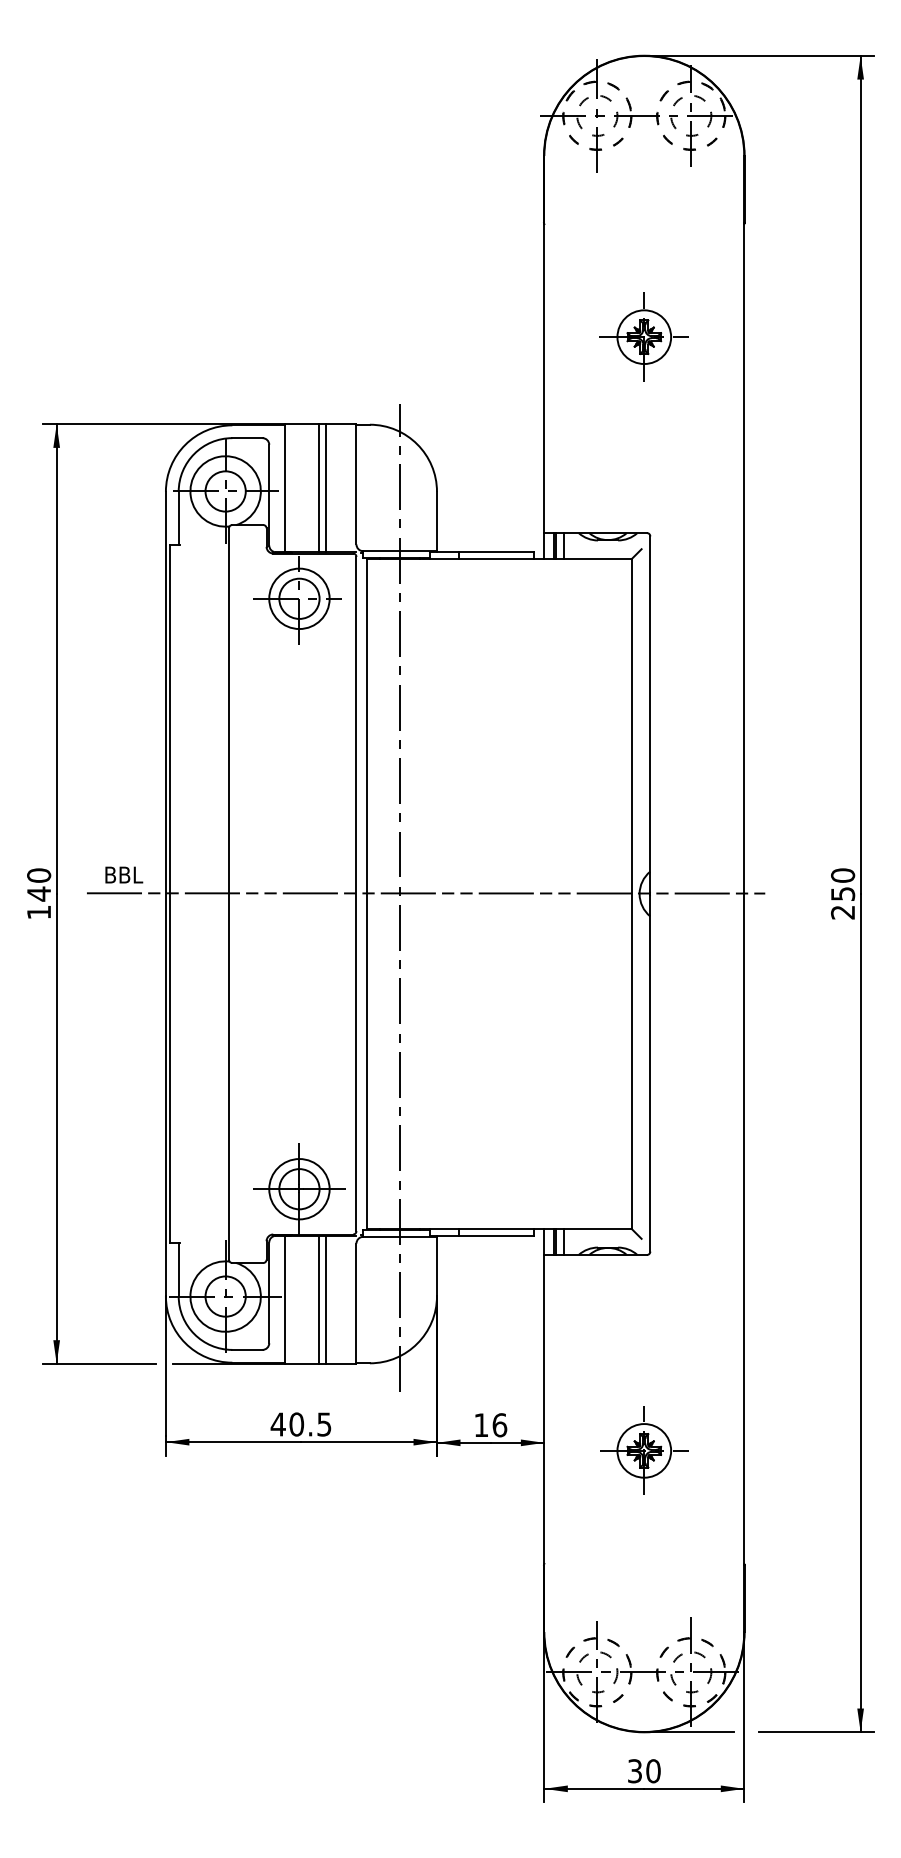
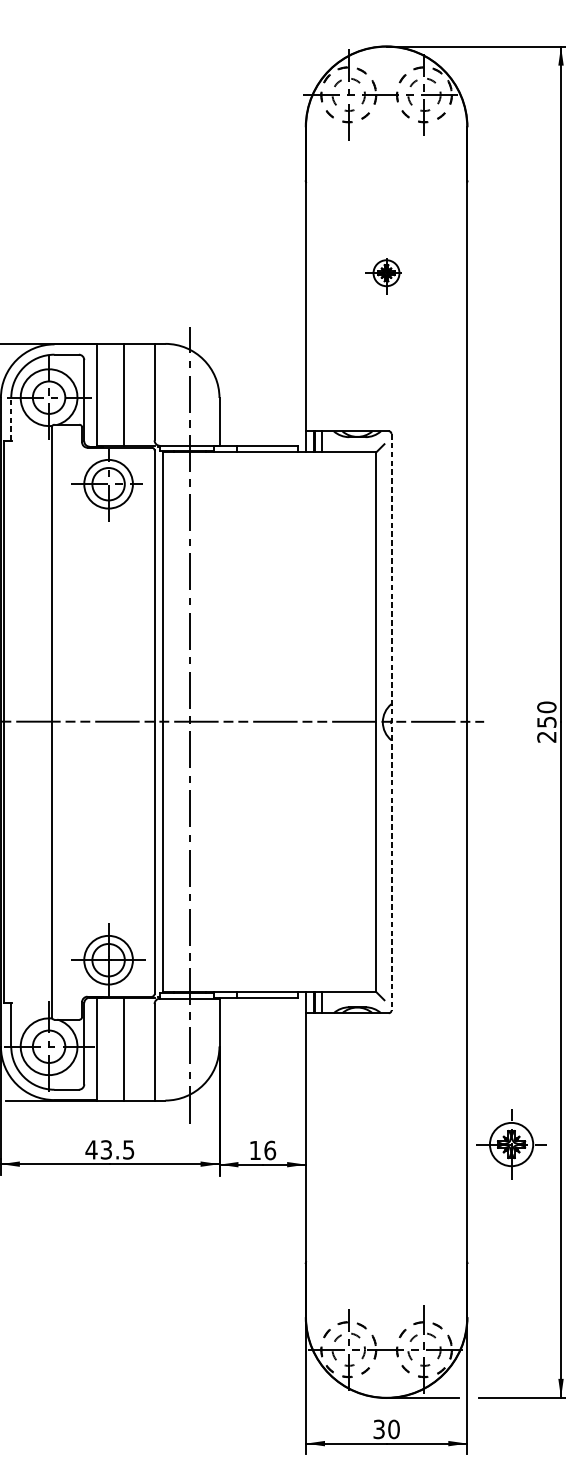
part: (643, 336) -> (385, 272), size x0.6
line: (326, 487) -> (130, 394), removed
line: (178, 518) -> (11, 419), solid -> dashed
line: (650, 894) -> (391, 722), solid -> dashed
line: (326, 1299) -> (130, 1049), removed
text: (296, 1424) -> (106, 1149), 40.5 -> 43.5
part: (644, 1450) -> (511, 1144), moved

